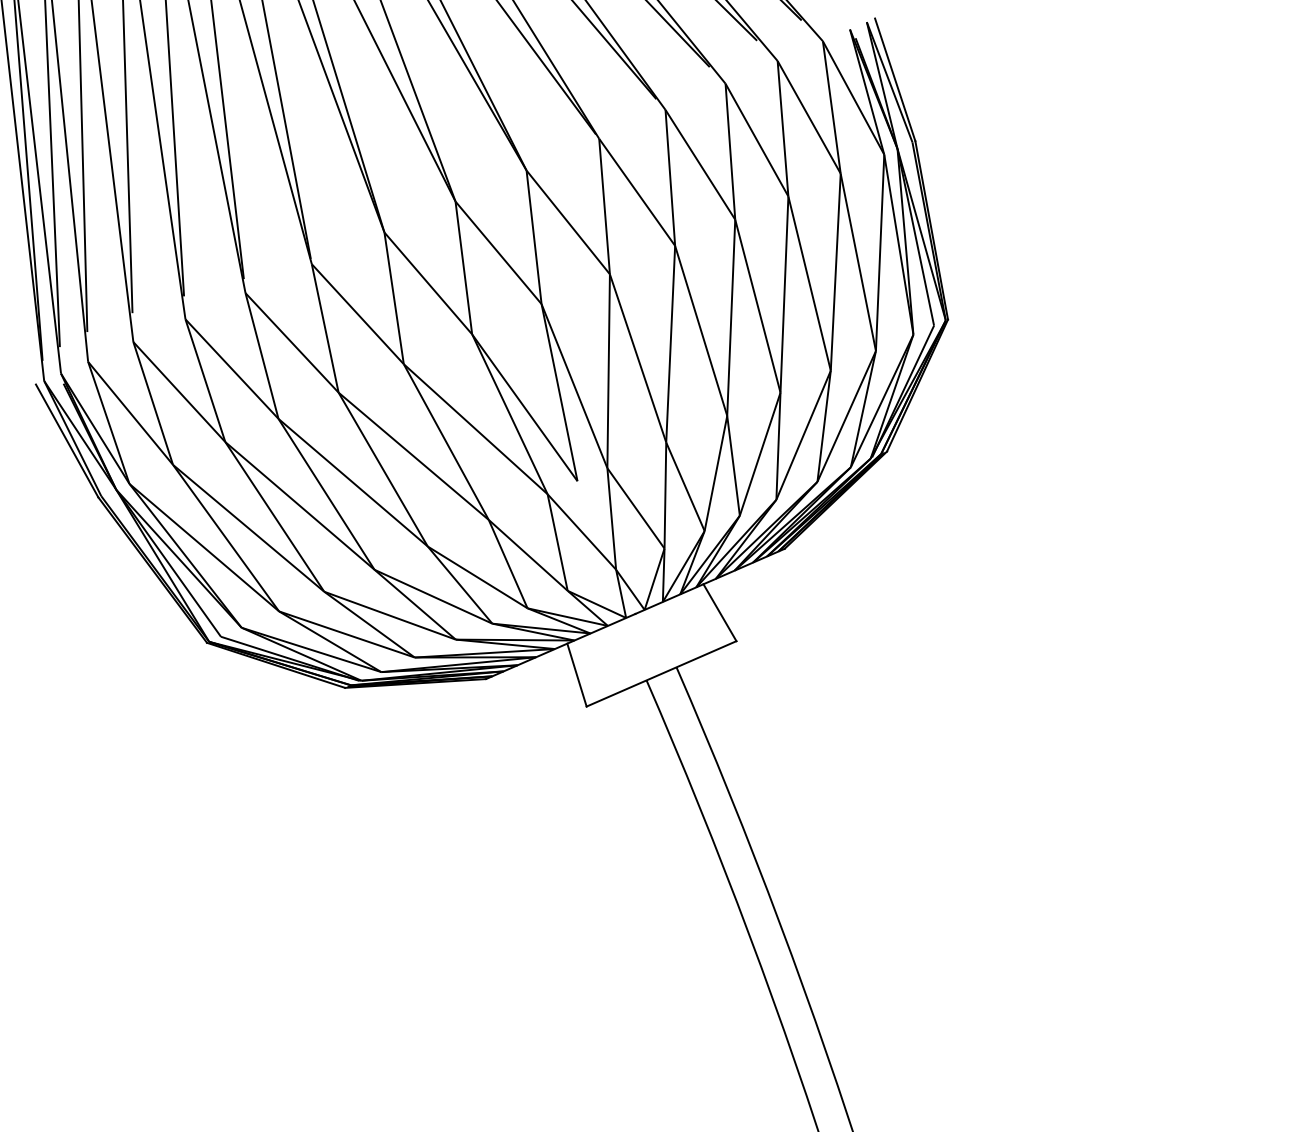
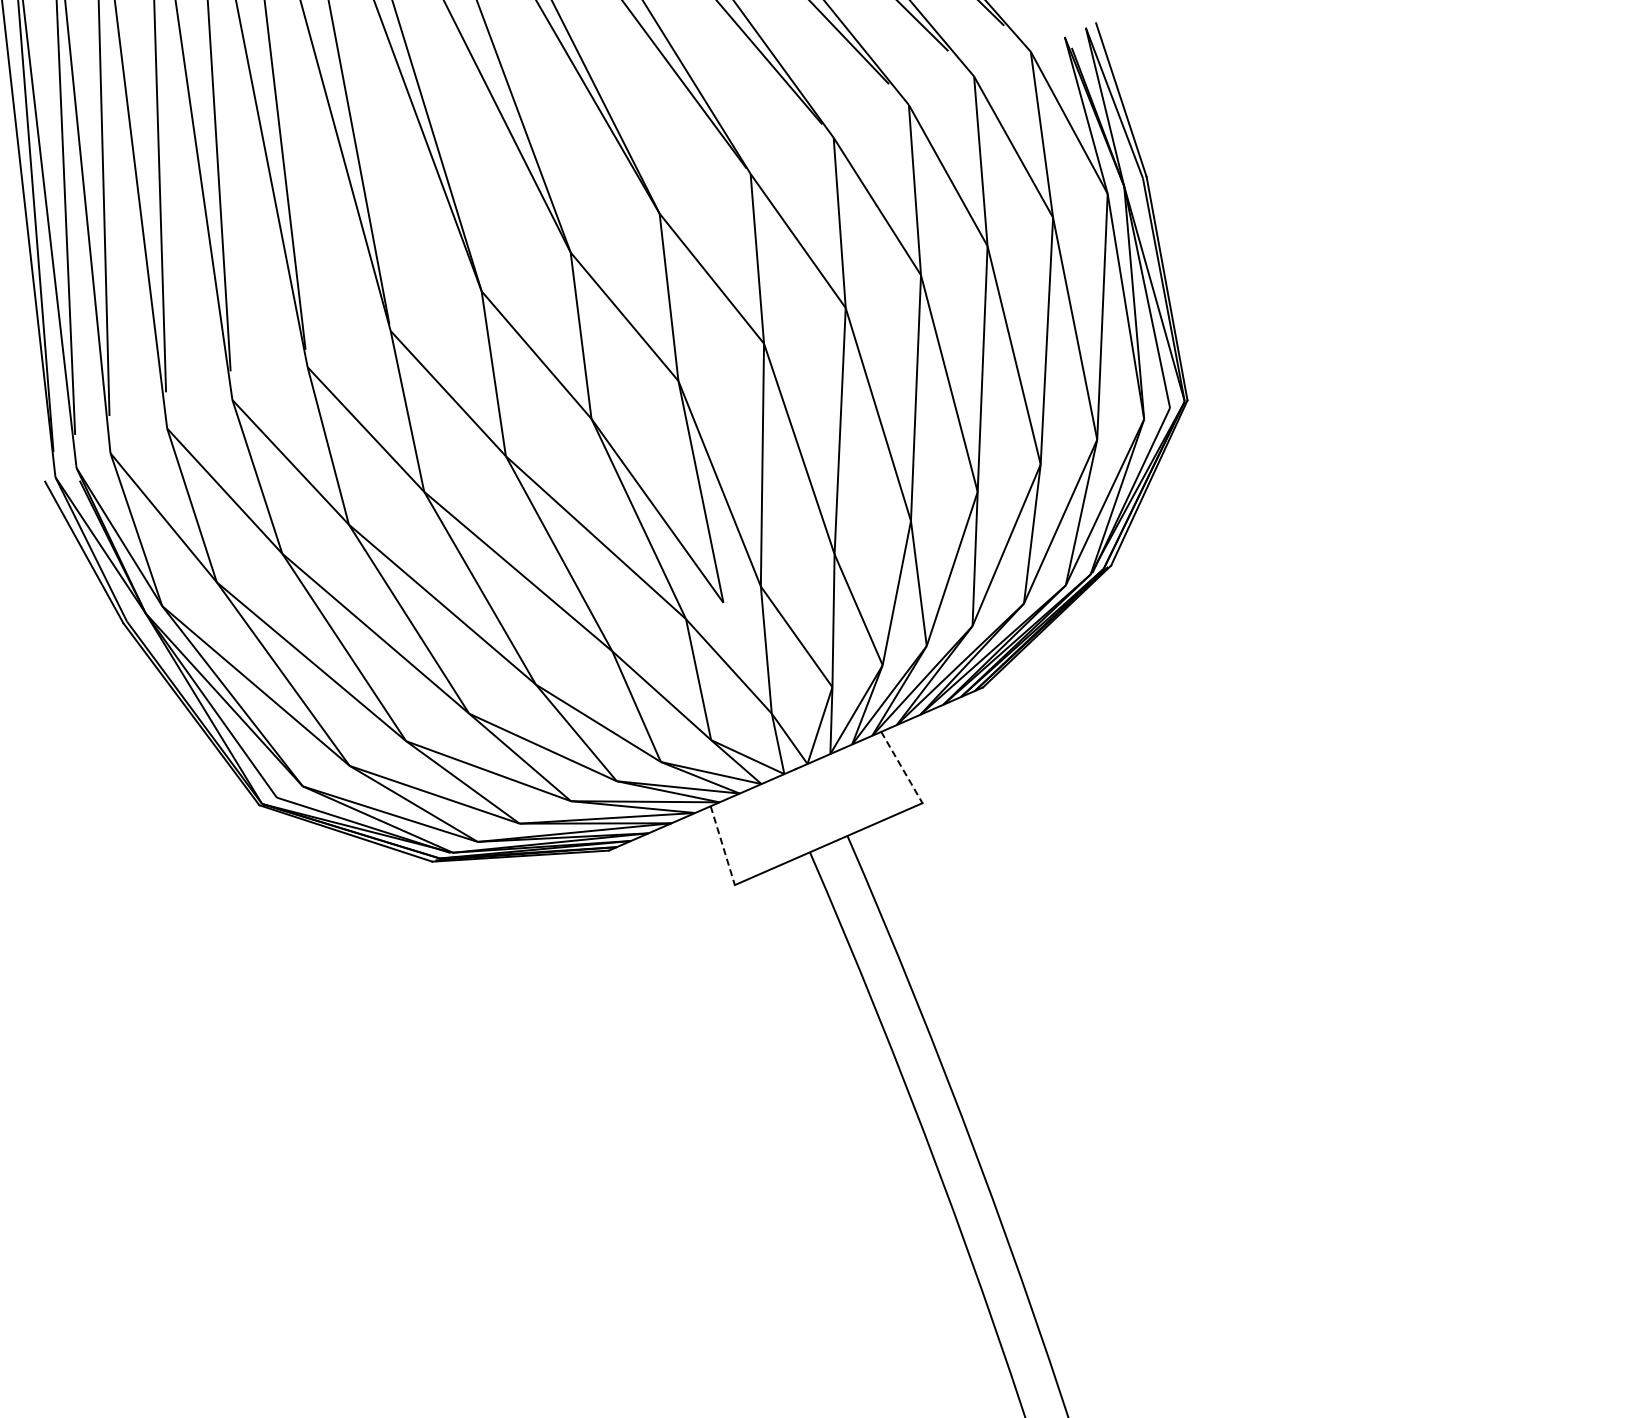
line: (720, 612) -> (902, 767), solid -> dashed
line: (576, 675) -> (722, 846), solid -> dashed

